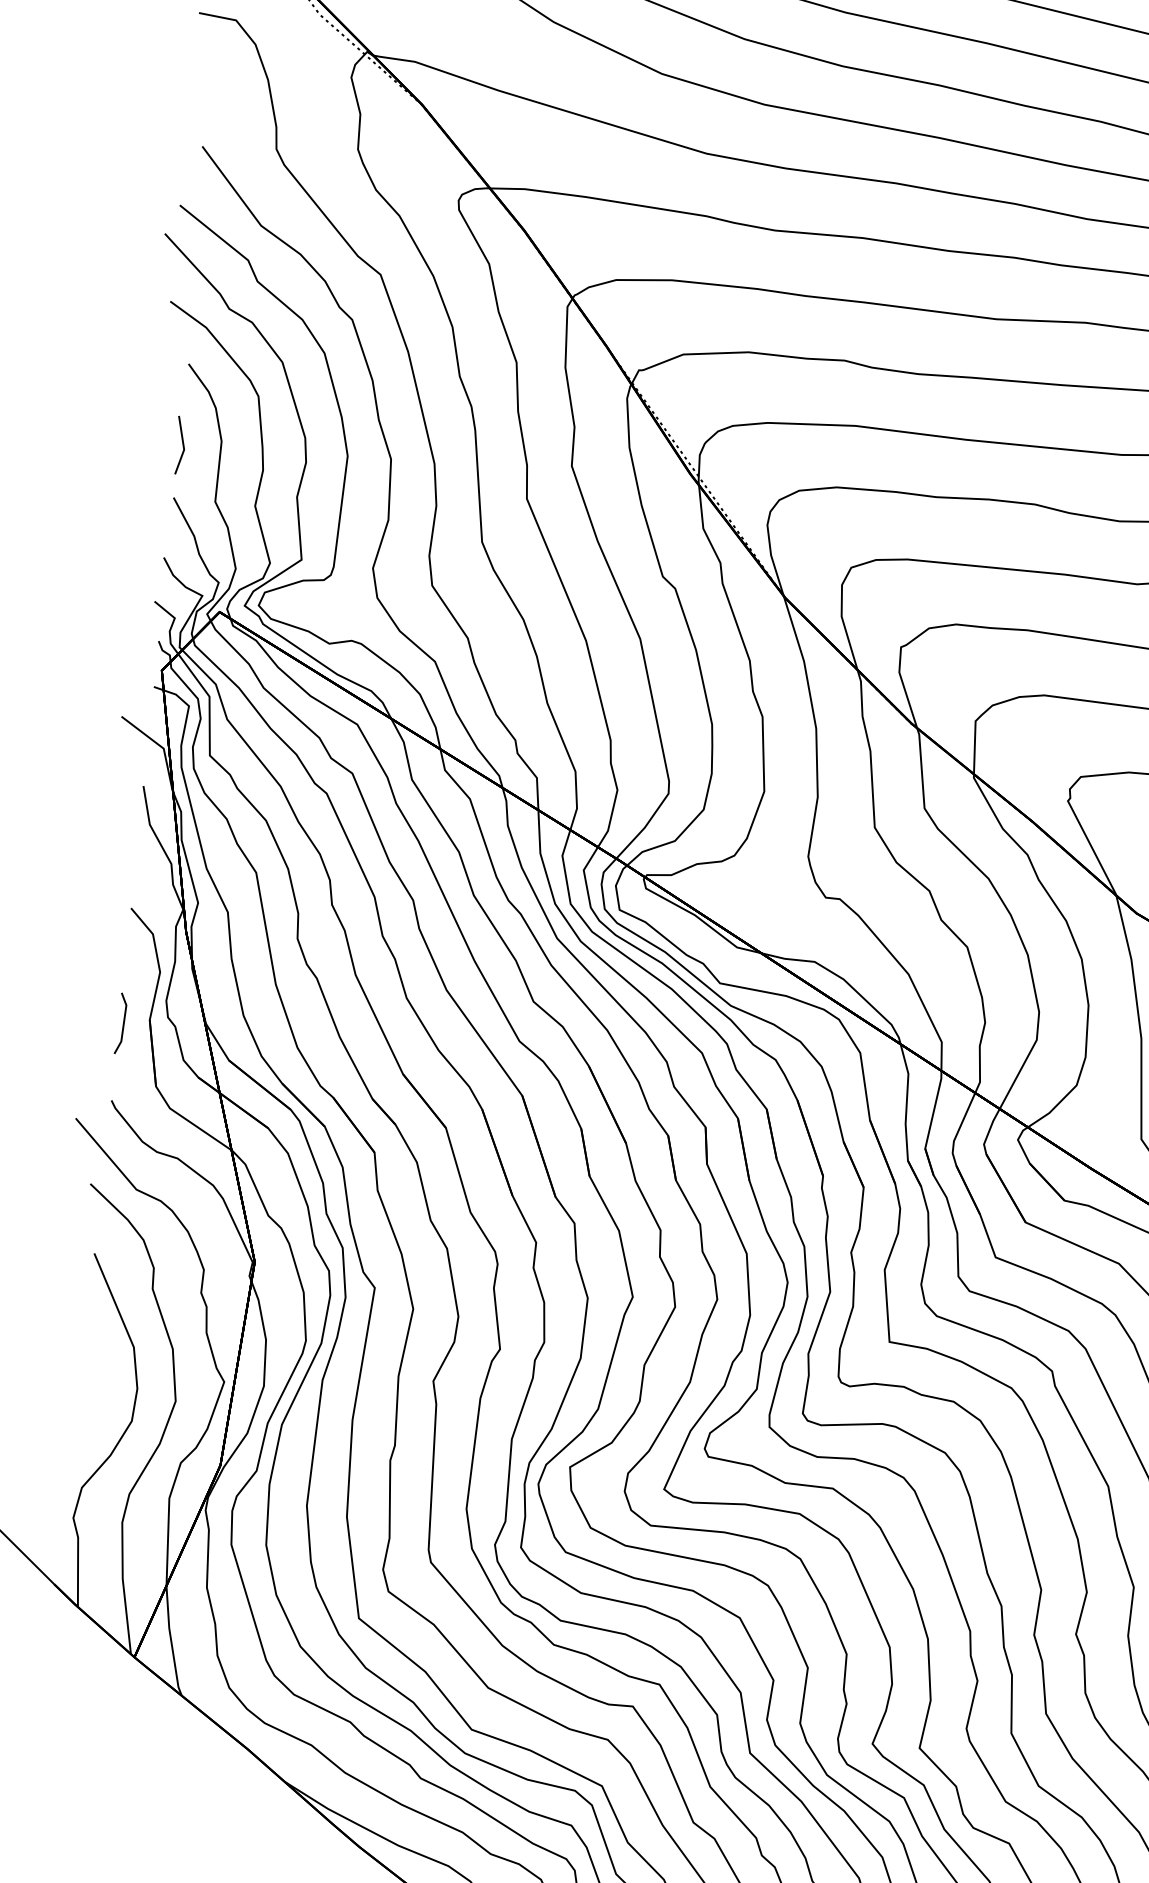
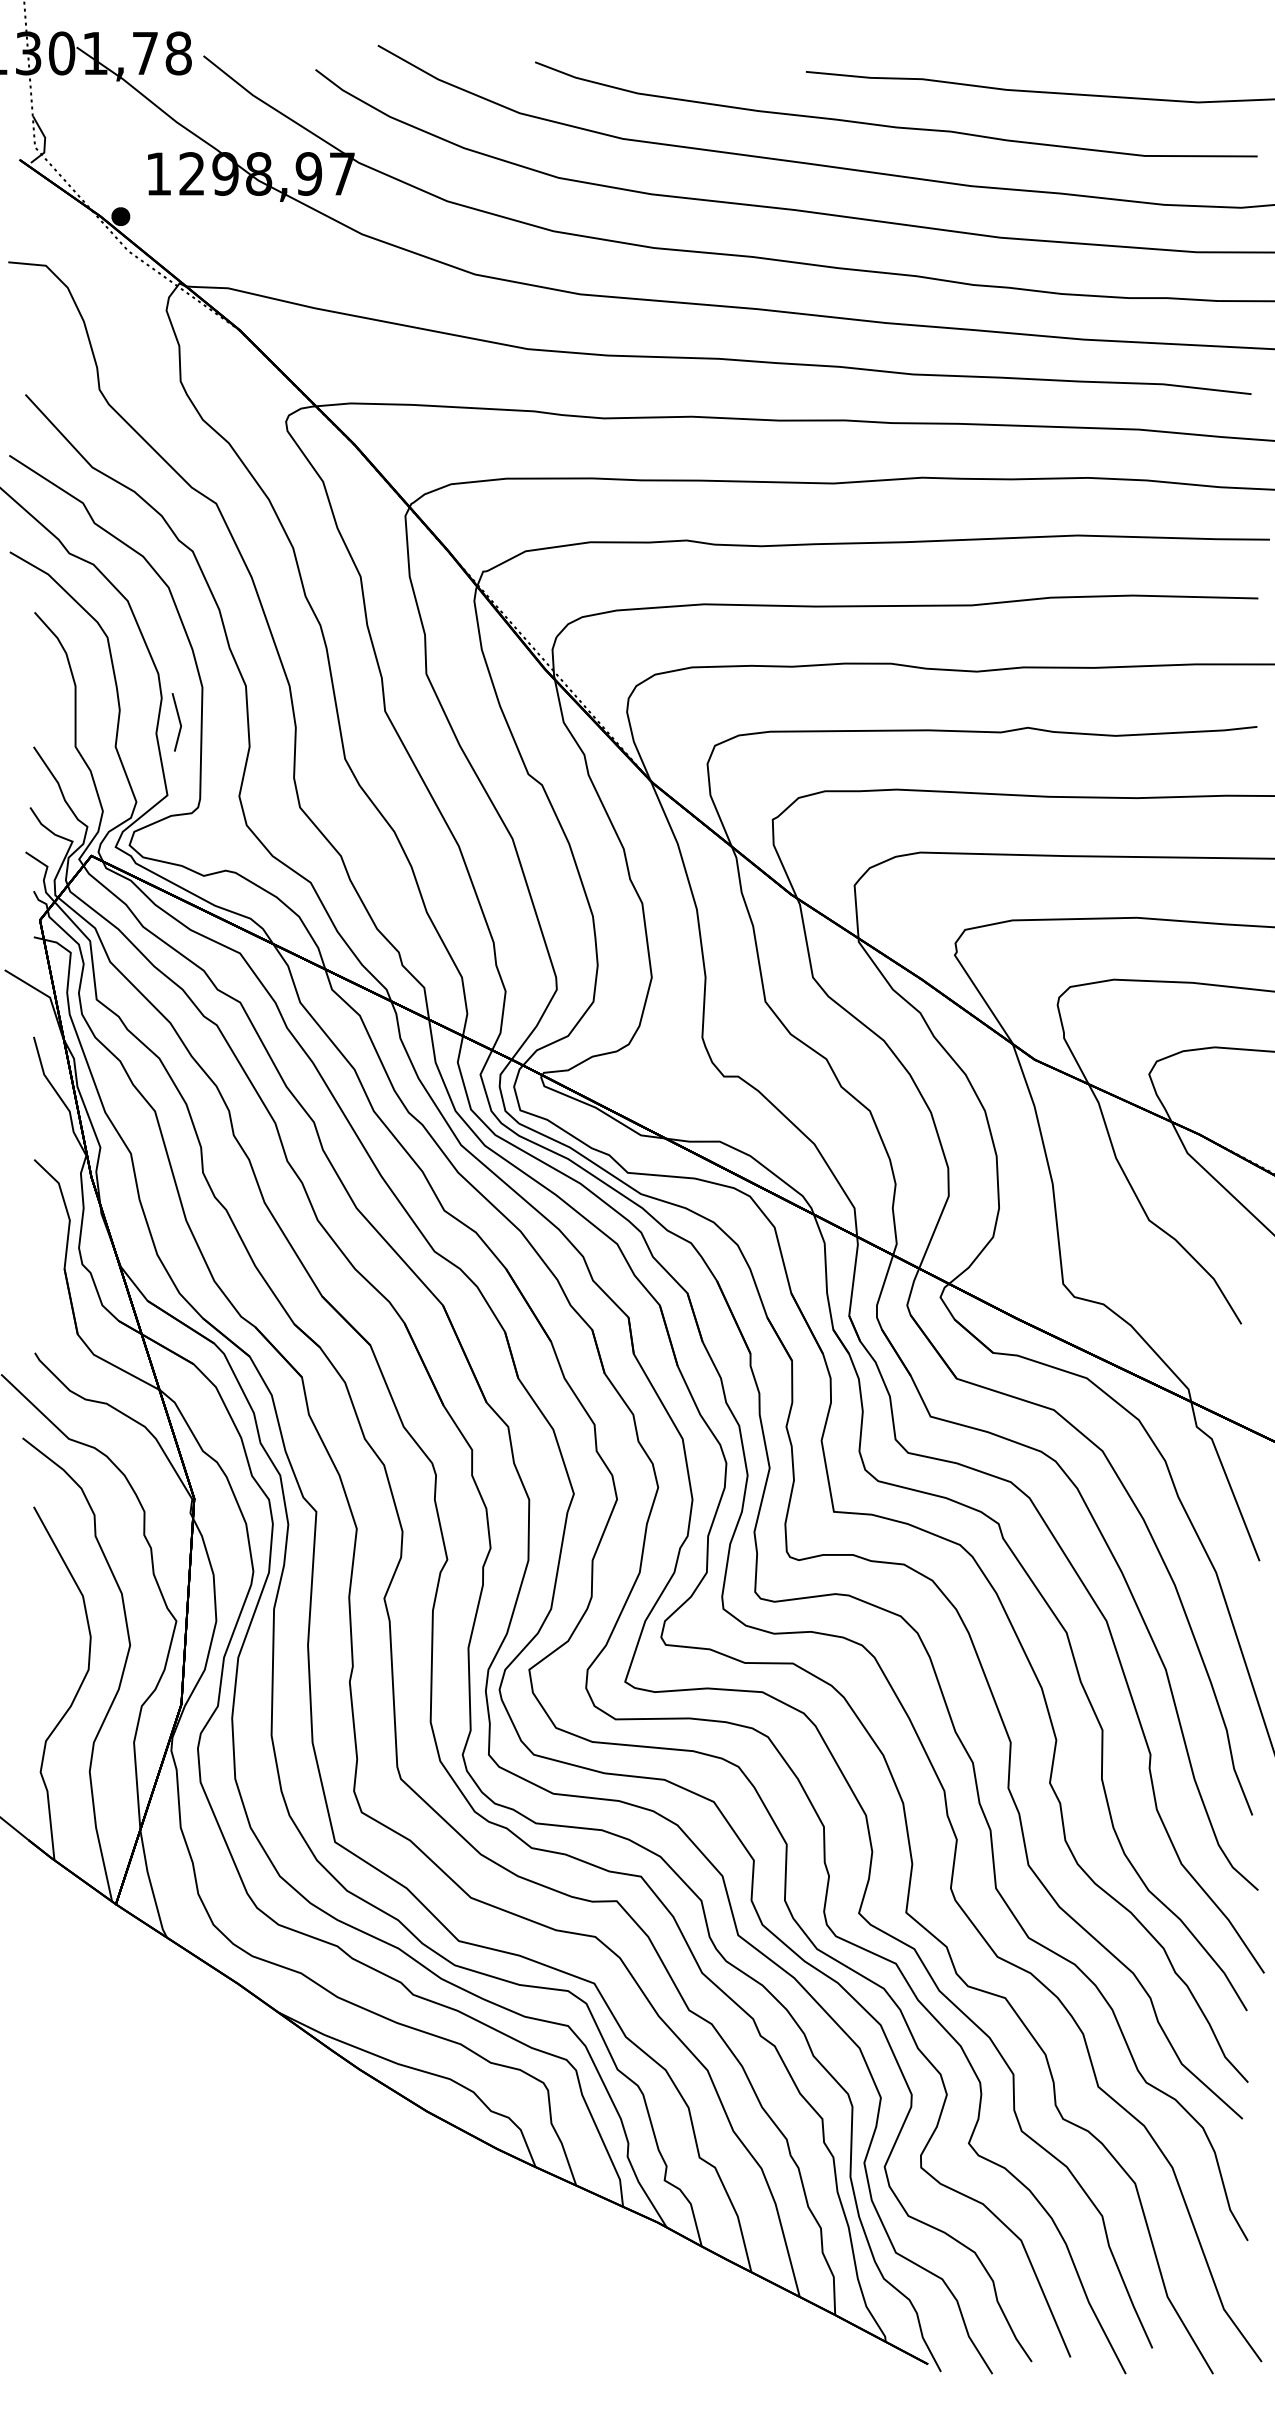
line: (182, 443) -> (178, 720), moved
line: (123, 1023) -> (38, 1275), removed

